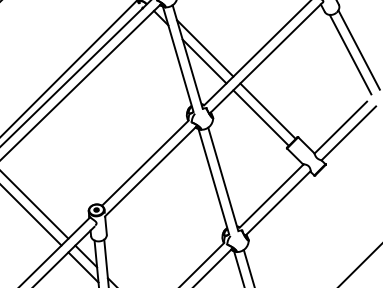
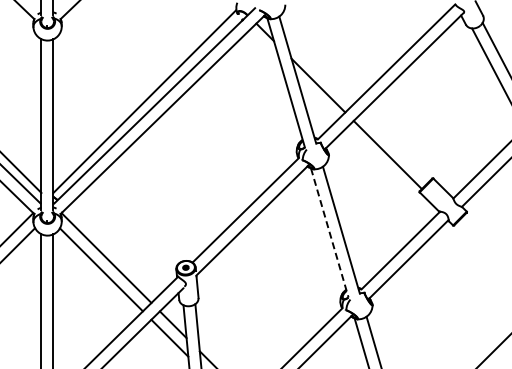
line: (204, 48) -> (318, 69), removed
line: (268, 111) -> (396, 146), removed
line: (213, 182) -> (329, 233), solid -> dashed

